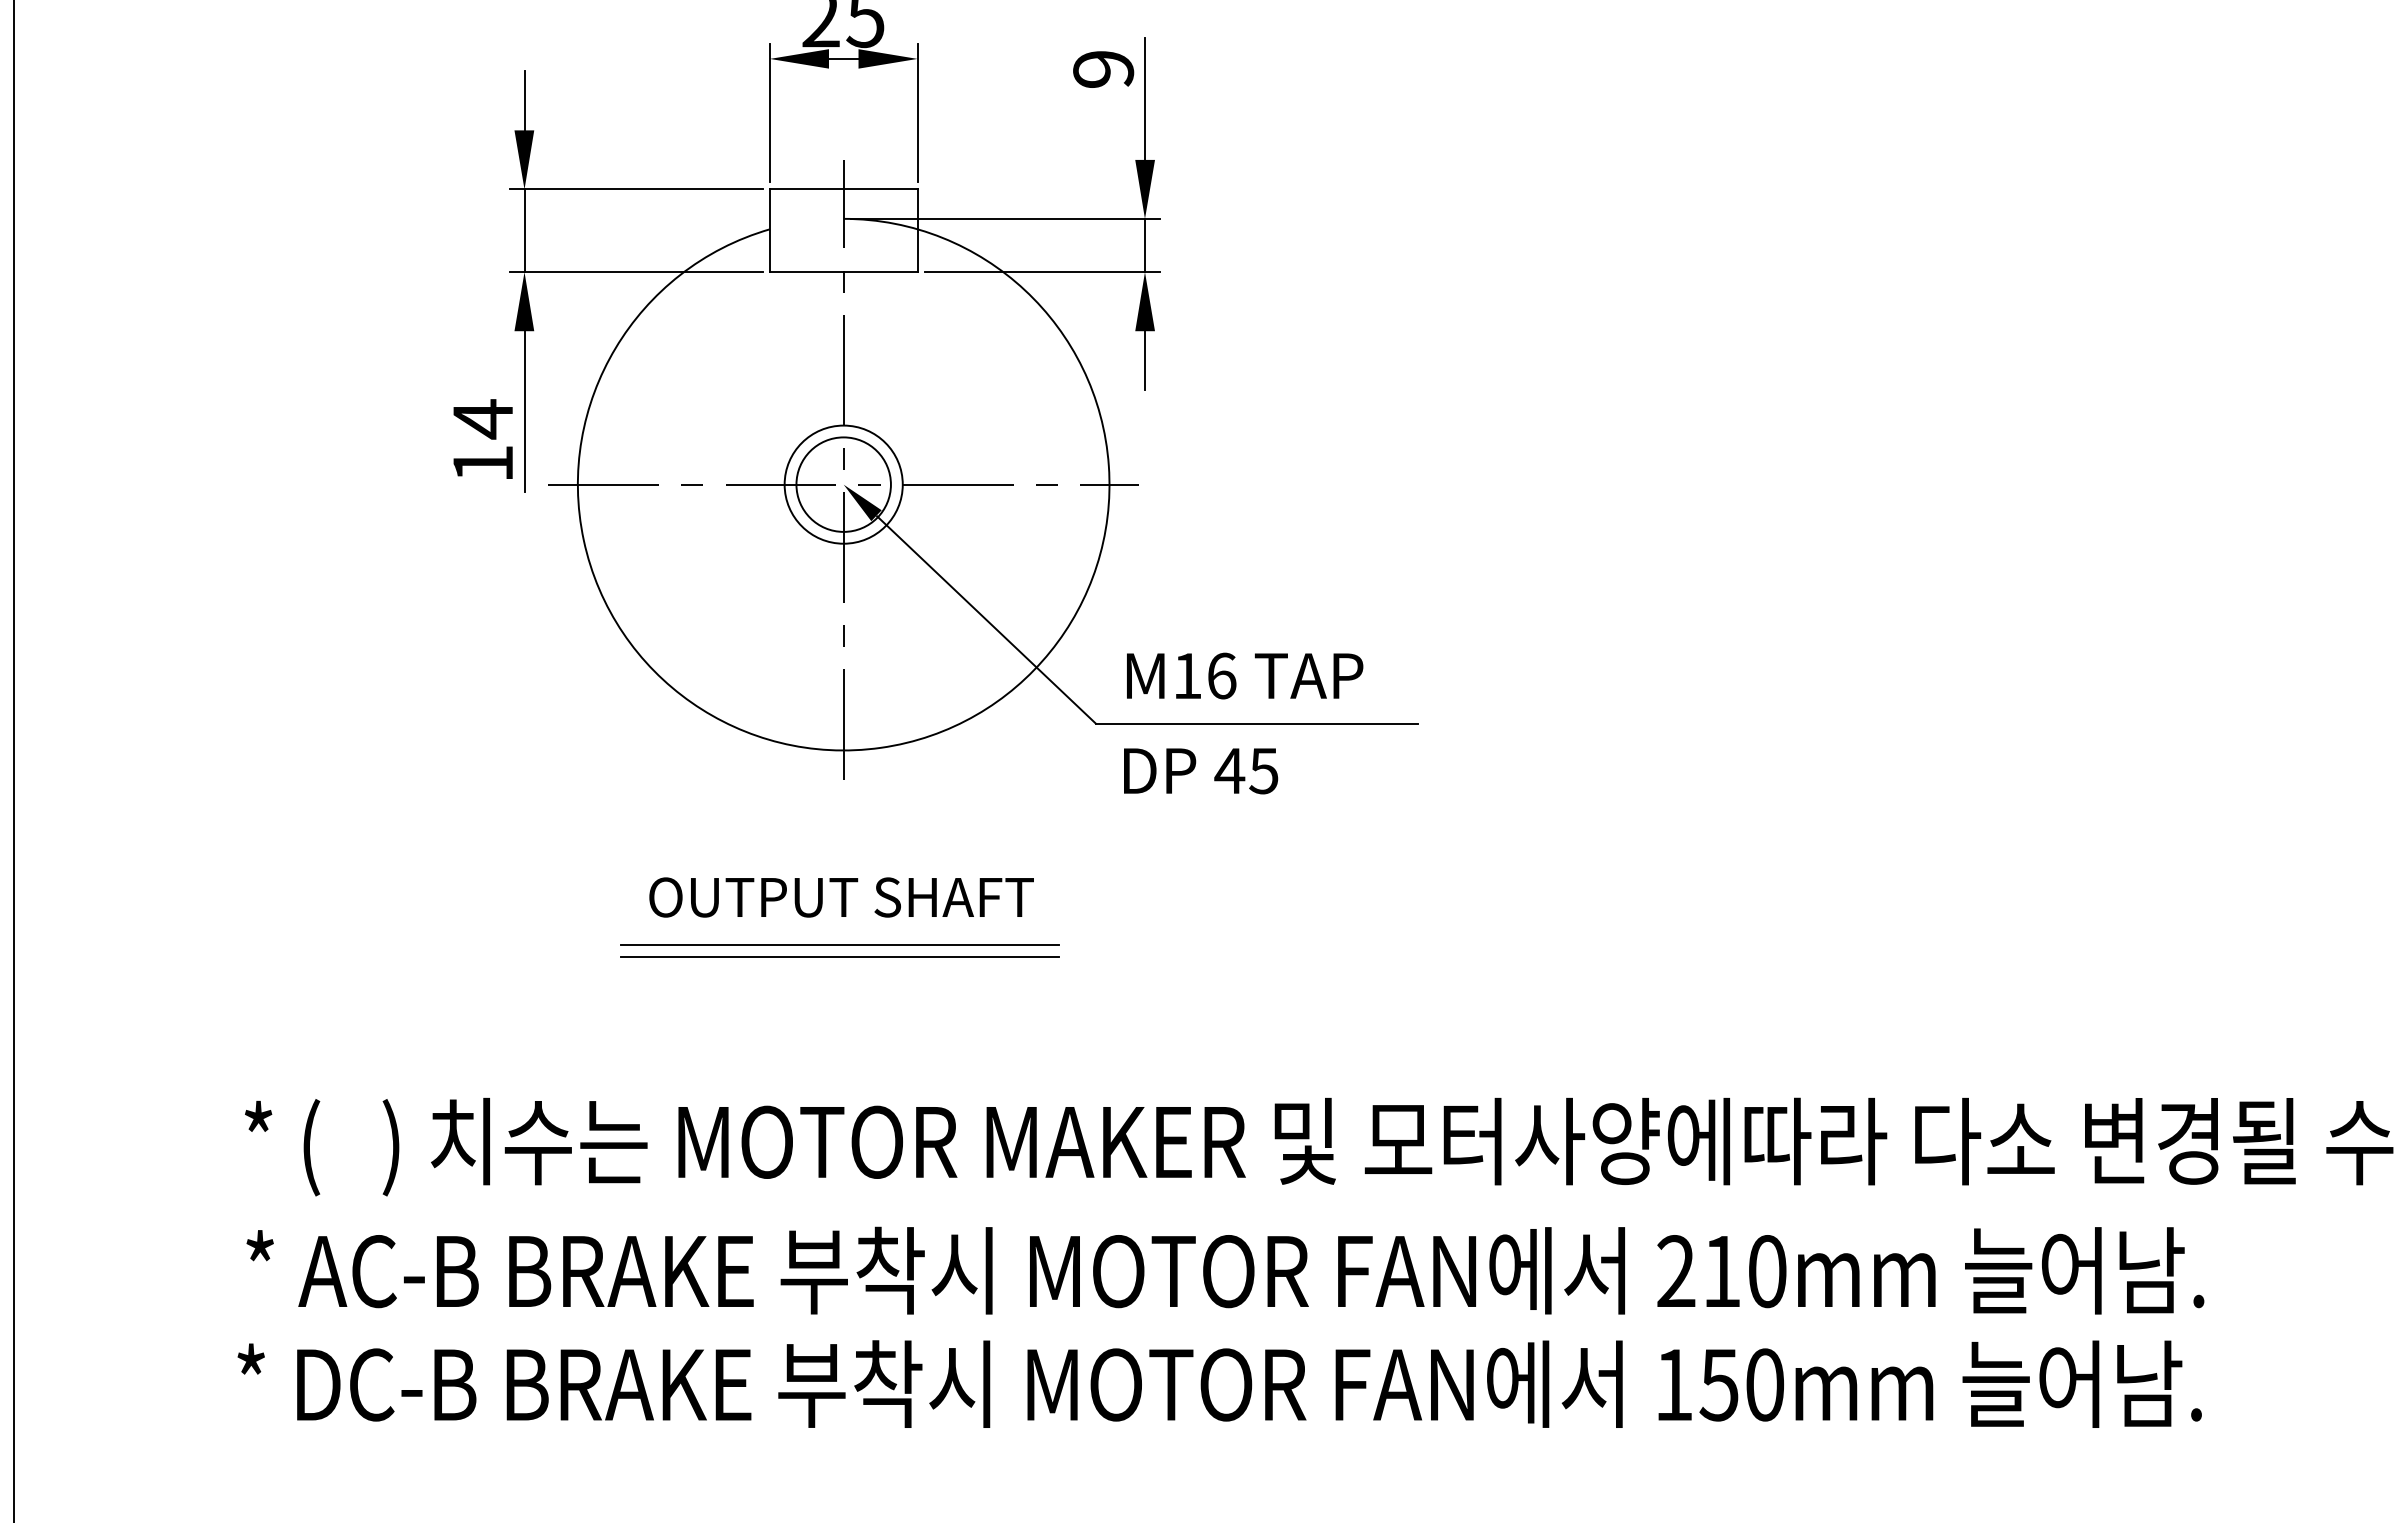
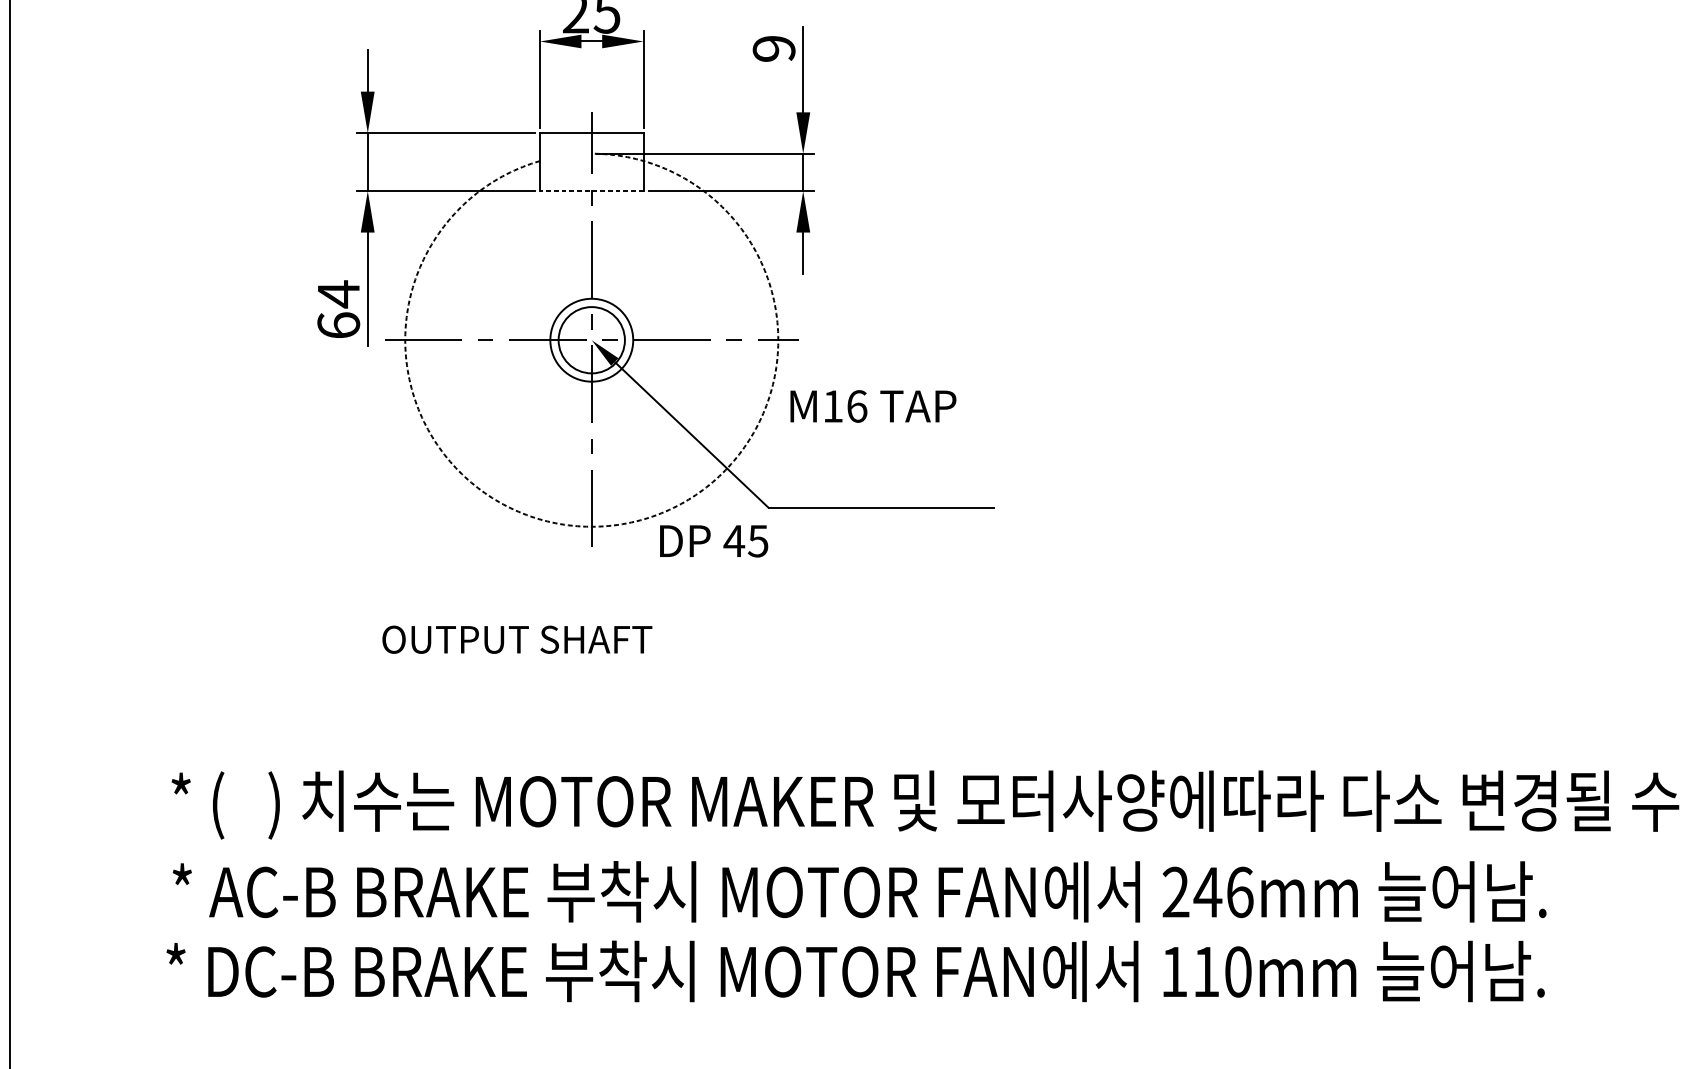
line: (843, 272) -> (591, 191), solid -> dashed
text: (482, 462) -> (338, 324), 14 -> 64
text: (1245, 675) -> (873, 406), moved
arc: (881, 747) -> (618, 524), solid -> dashed
text: (1201, 771) -> (714, 541), moved
text: (841, 897) -> (517, 639), moved
line: (839, 945) -> (588, 663), removed
line: (839, 956) -> (588, 671), removed
text: (1743, 1271) -> (1223, 892), 210mm -> 246mm
text: (1718, 1385) -> (1205, 972), 150mm -> 110mm

